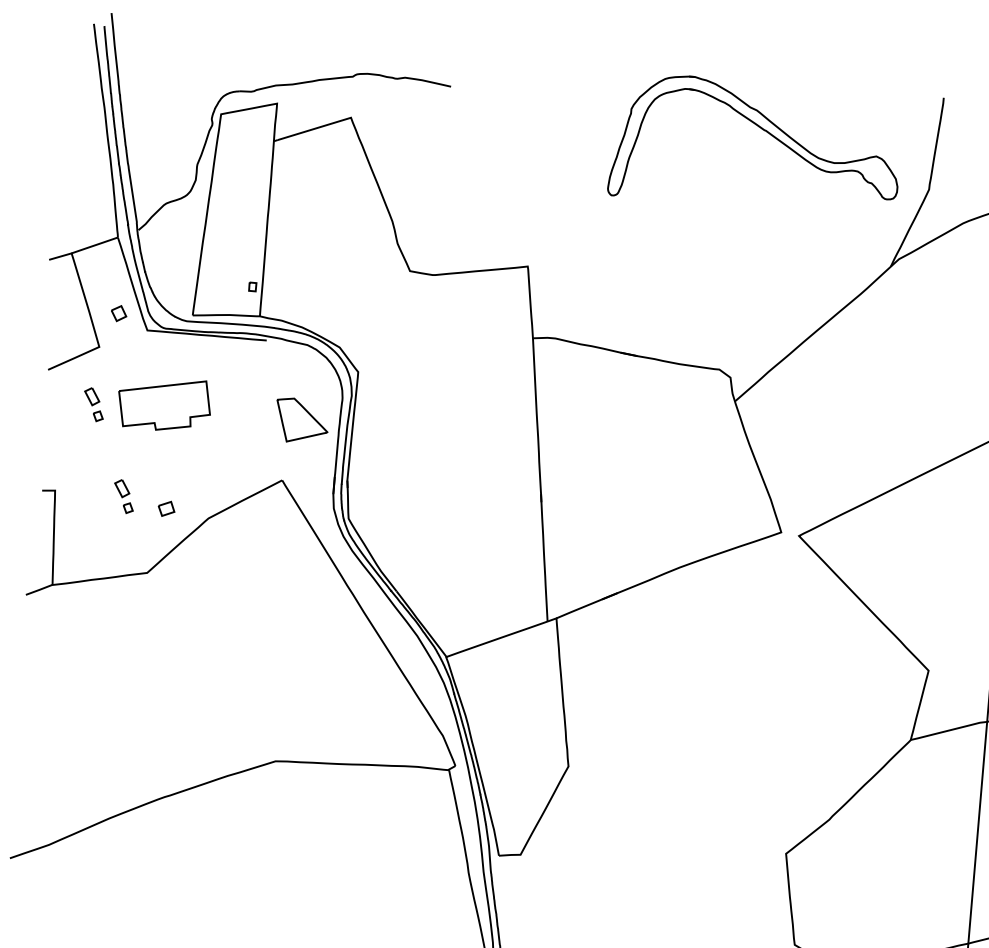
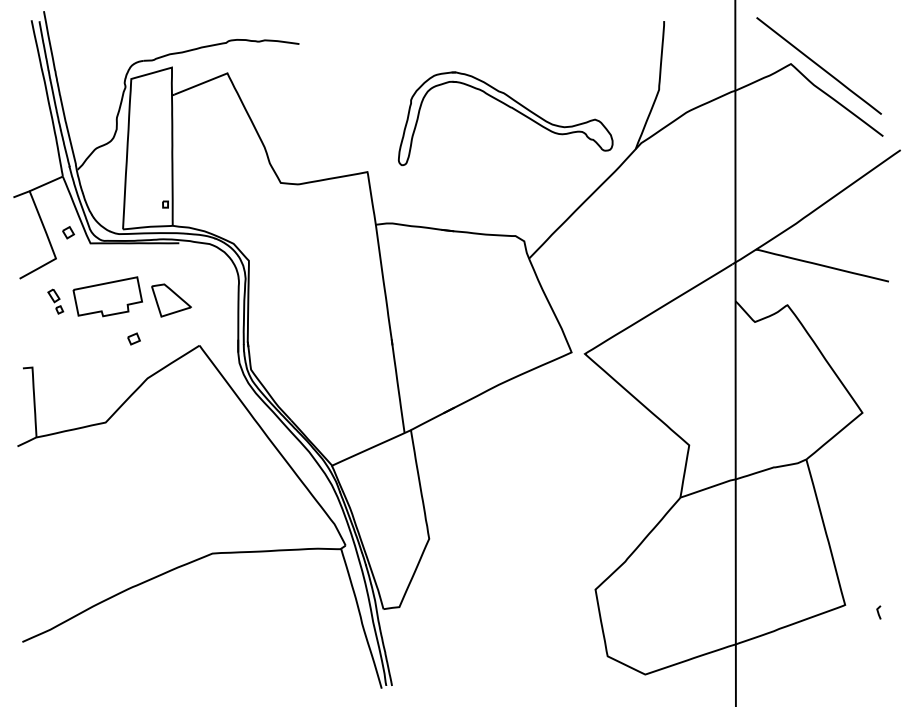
part: (764, 131) -> (510, 108), moved
curve: (307, 414) -> (175, 295), moved
part: (123, 496) -> (83, 367), removed
part: (165, 508) -> (133, 338), moved

